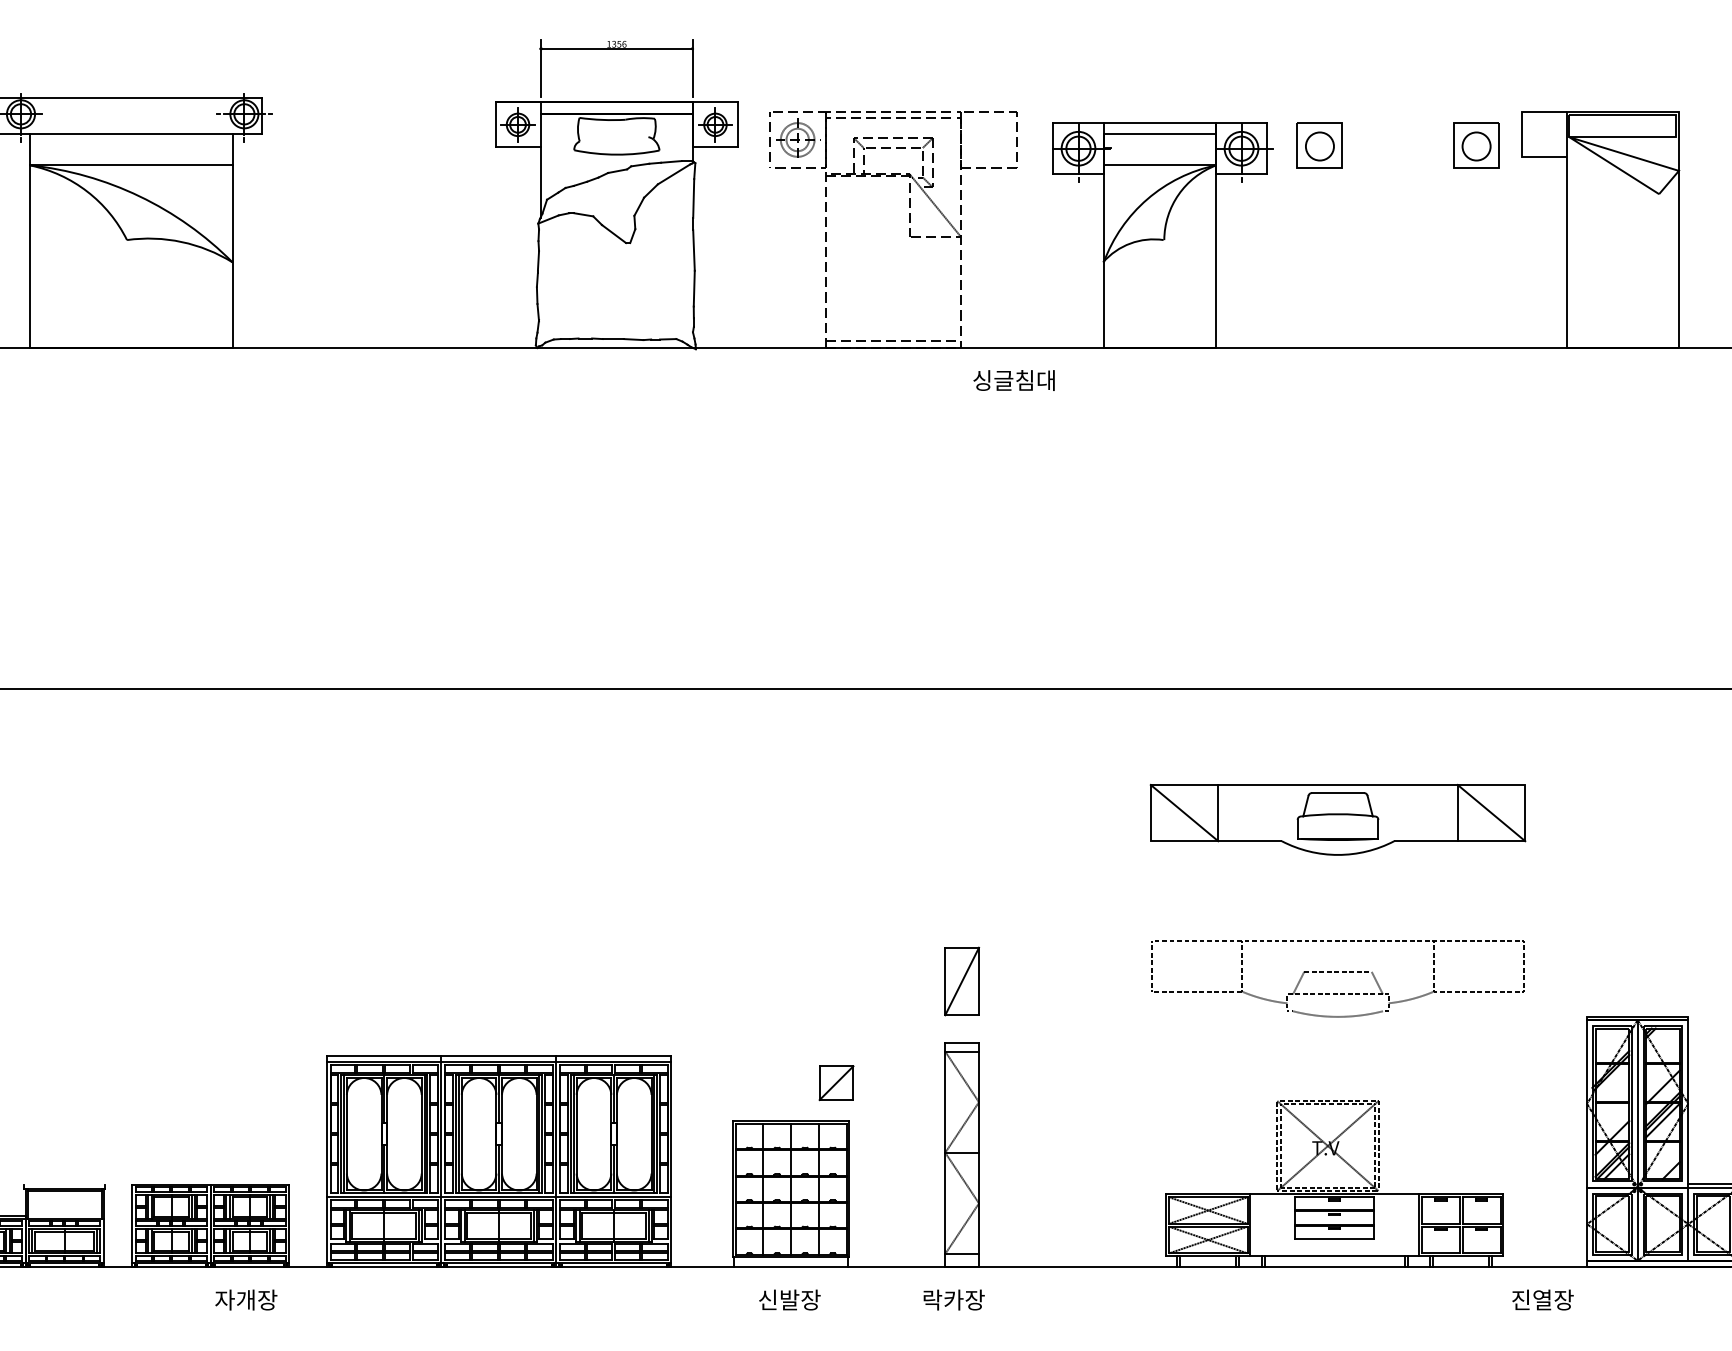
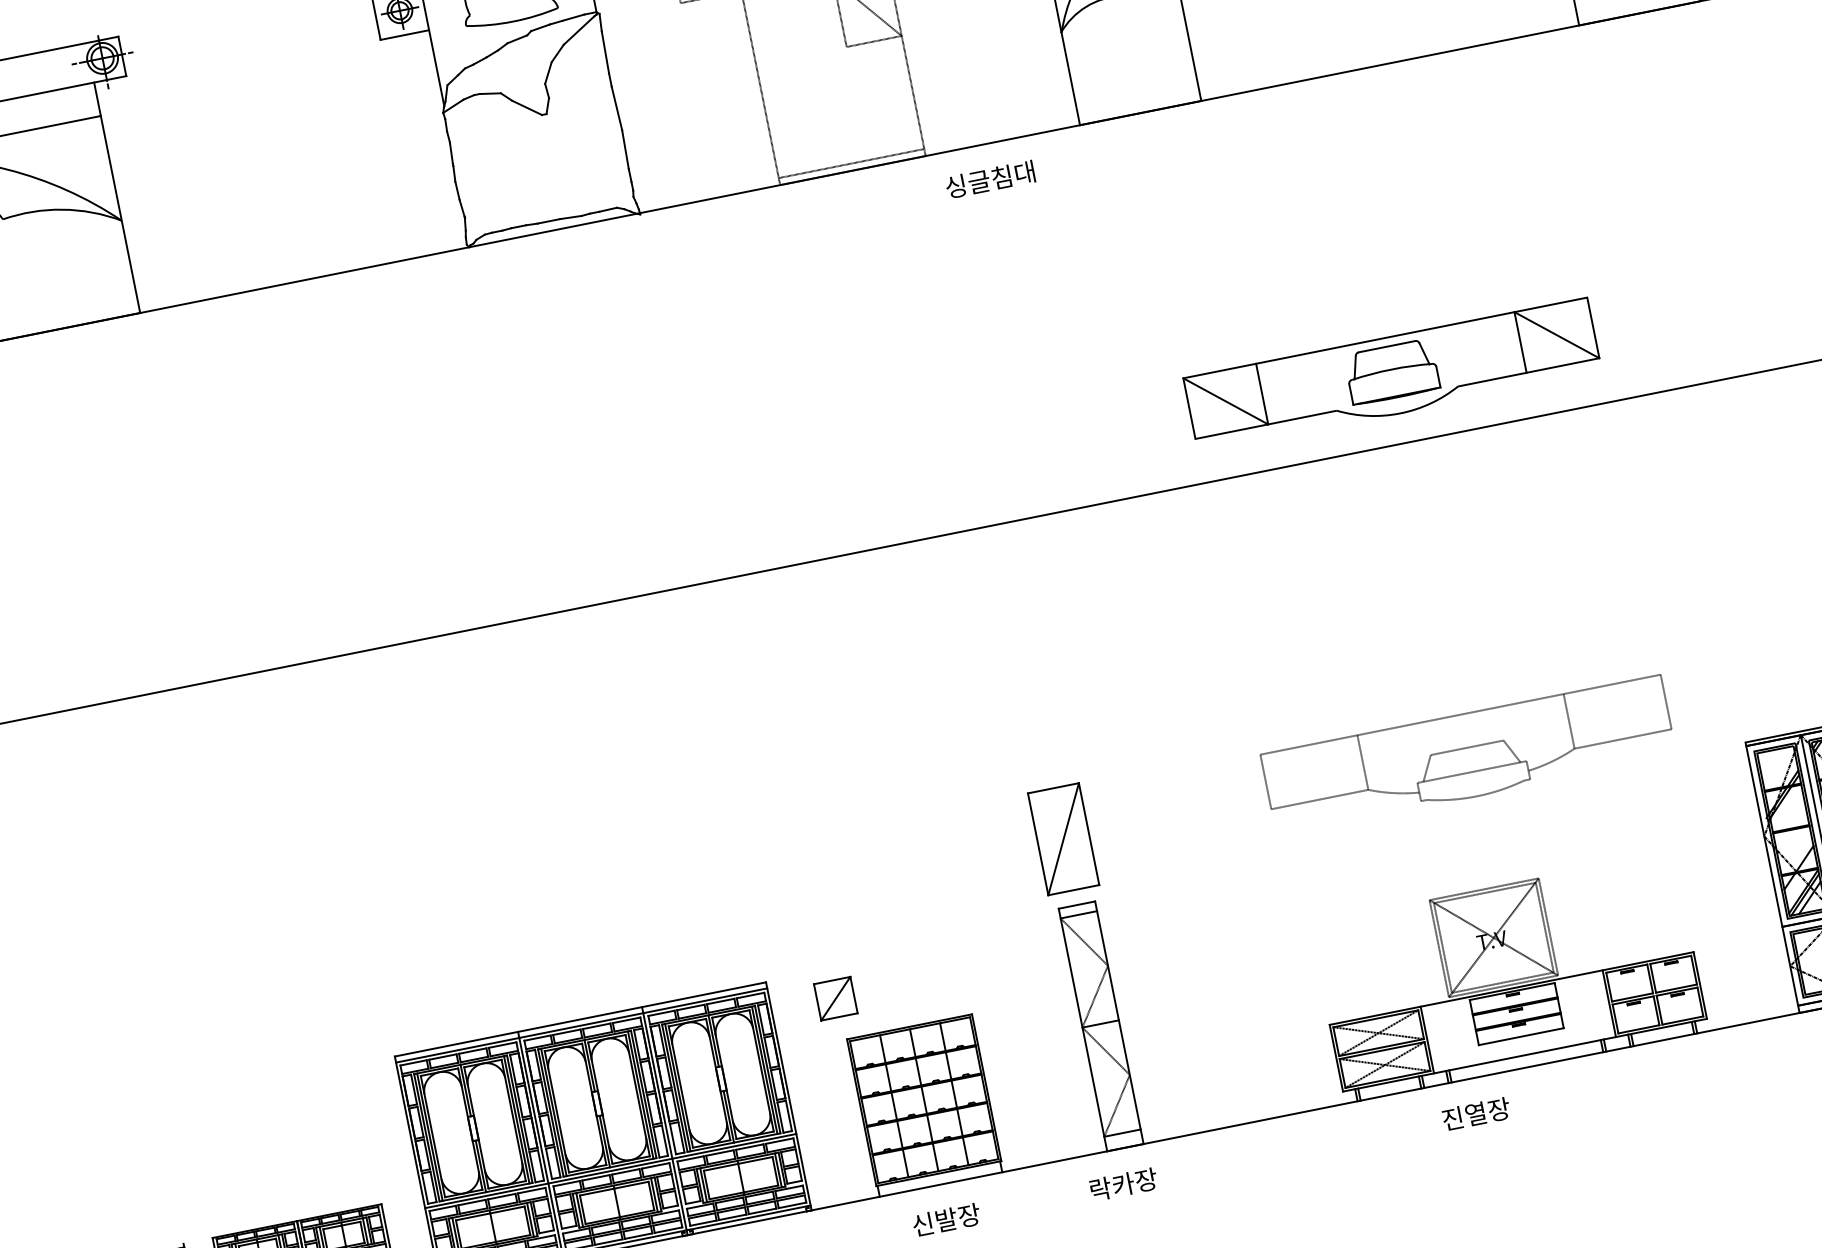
part: (1337, 819) -> (1392, 375), moved
part: (962, 981) -> (1064, 839), size x1.4
part: (836, 1083) -> (835, 999), moved
text: (1542, 1299) -> (1475, 1113), moved

